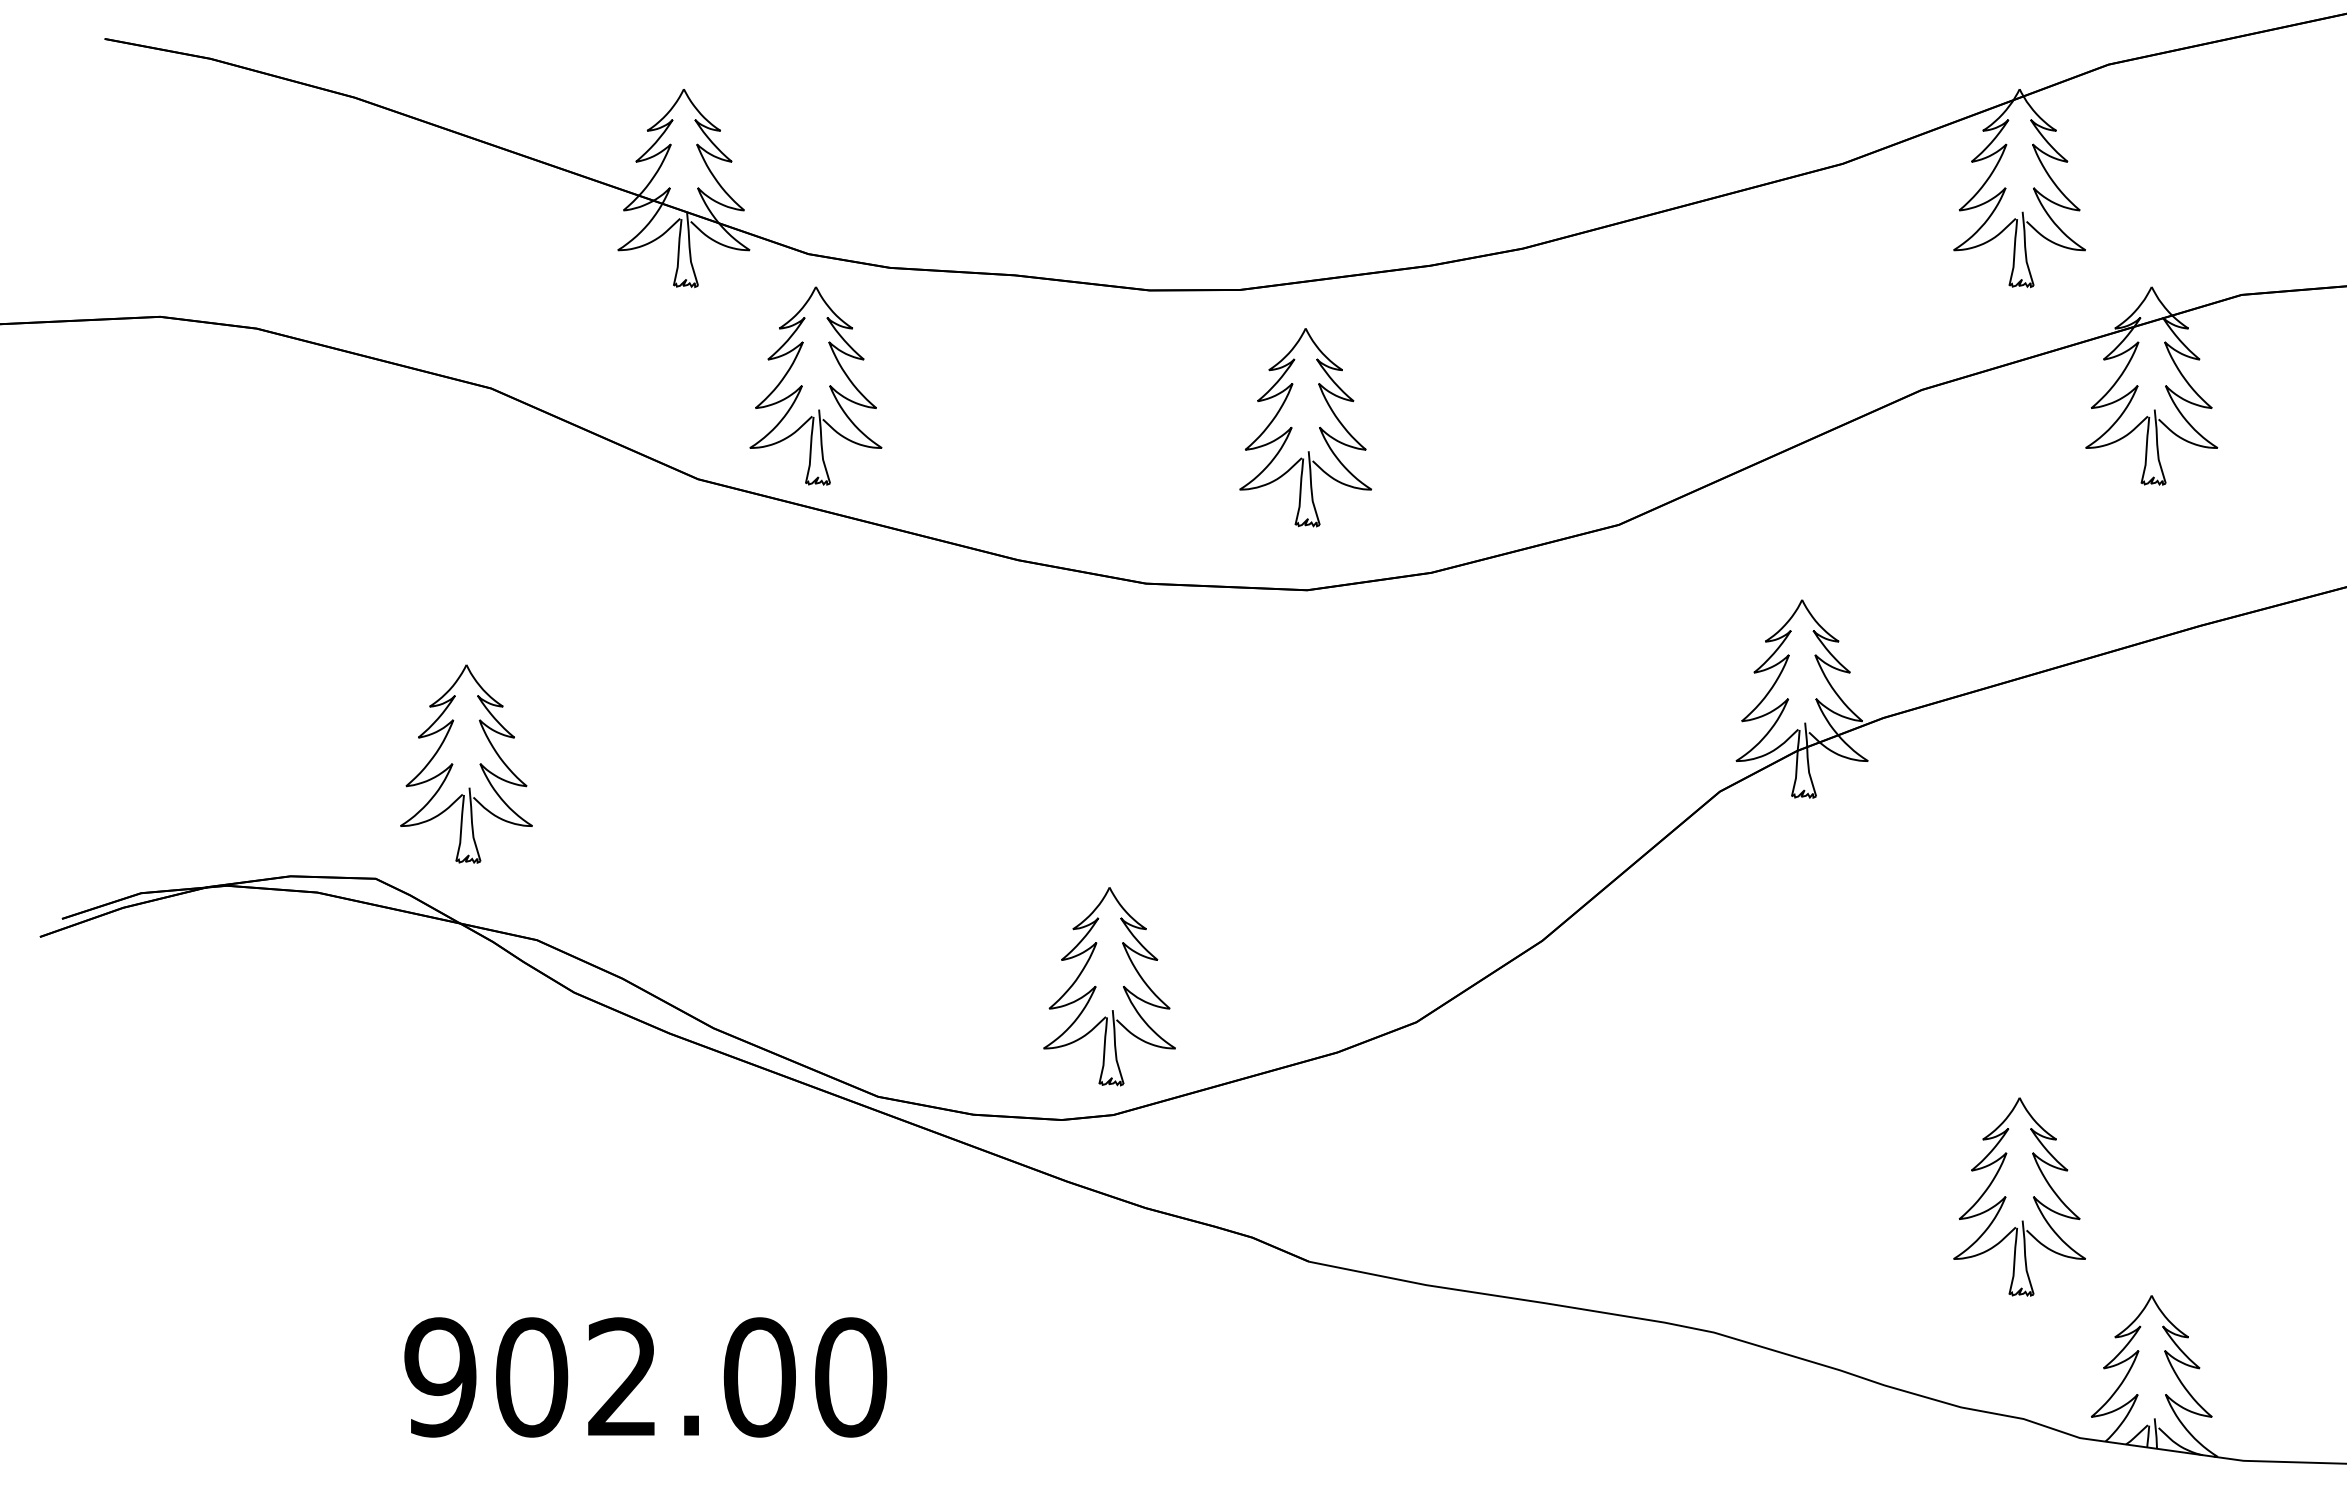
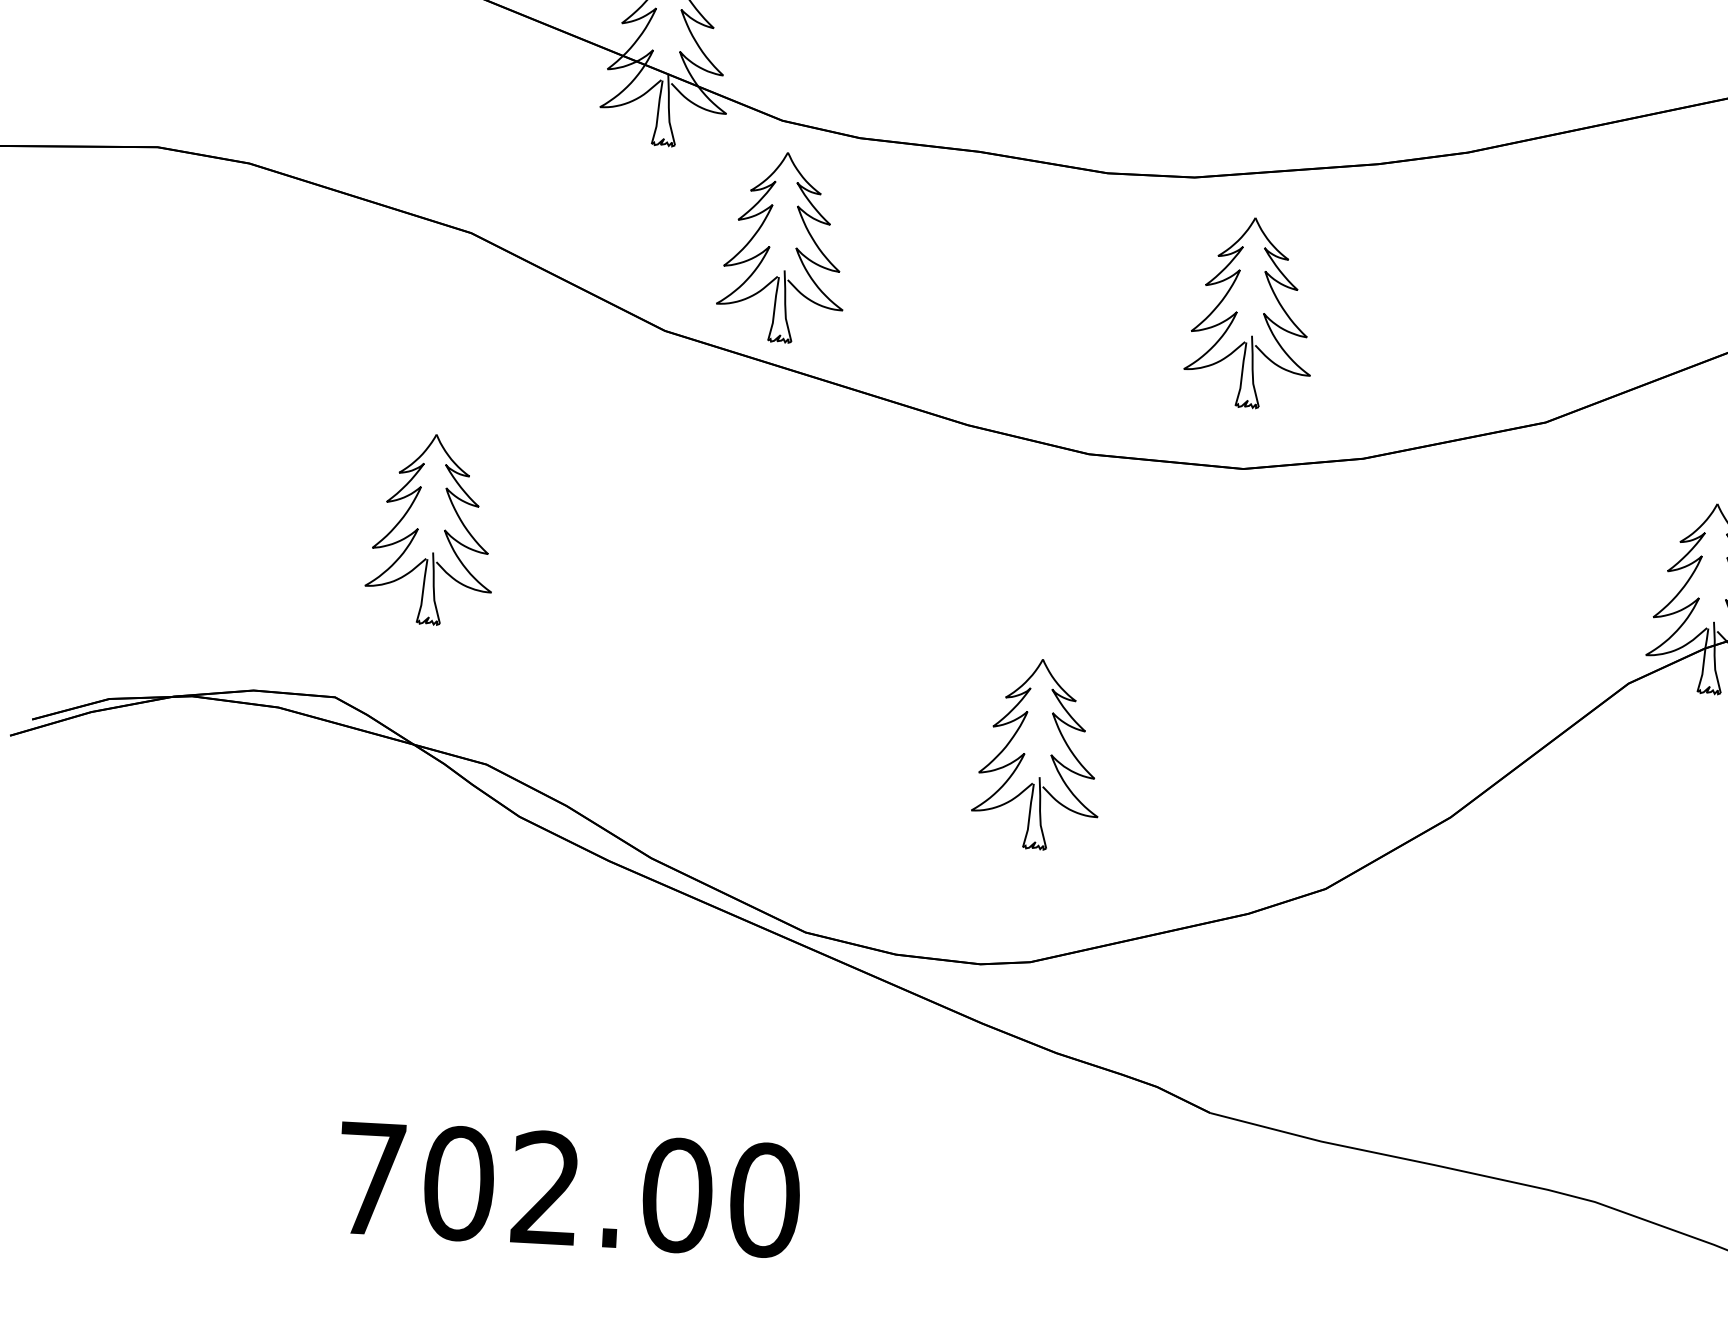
part: (453, 764) -> (418, 529), moved
part: (1096, 986) -> (1025, 753), moved
text: (440, 1377) -> (371, 1178), 902.00 -> 702.00

